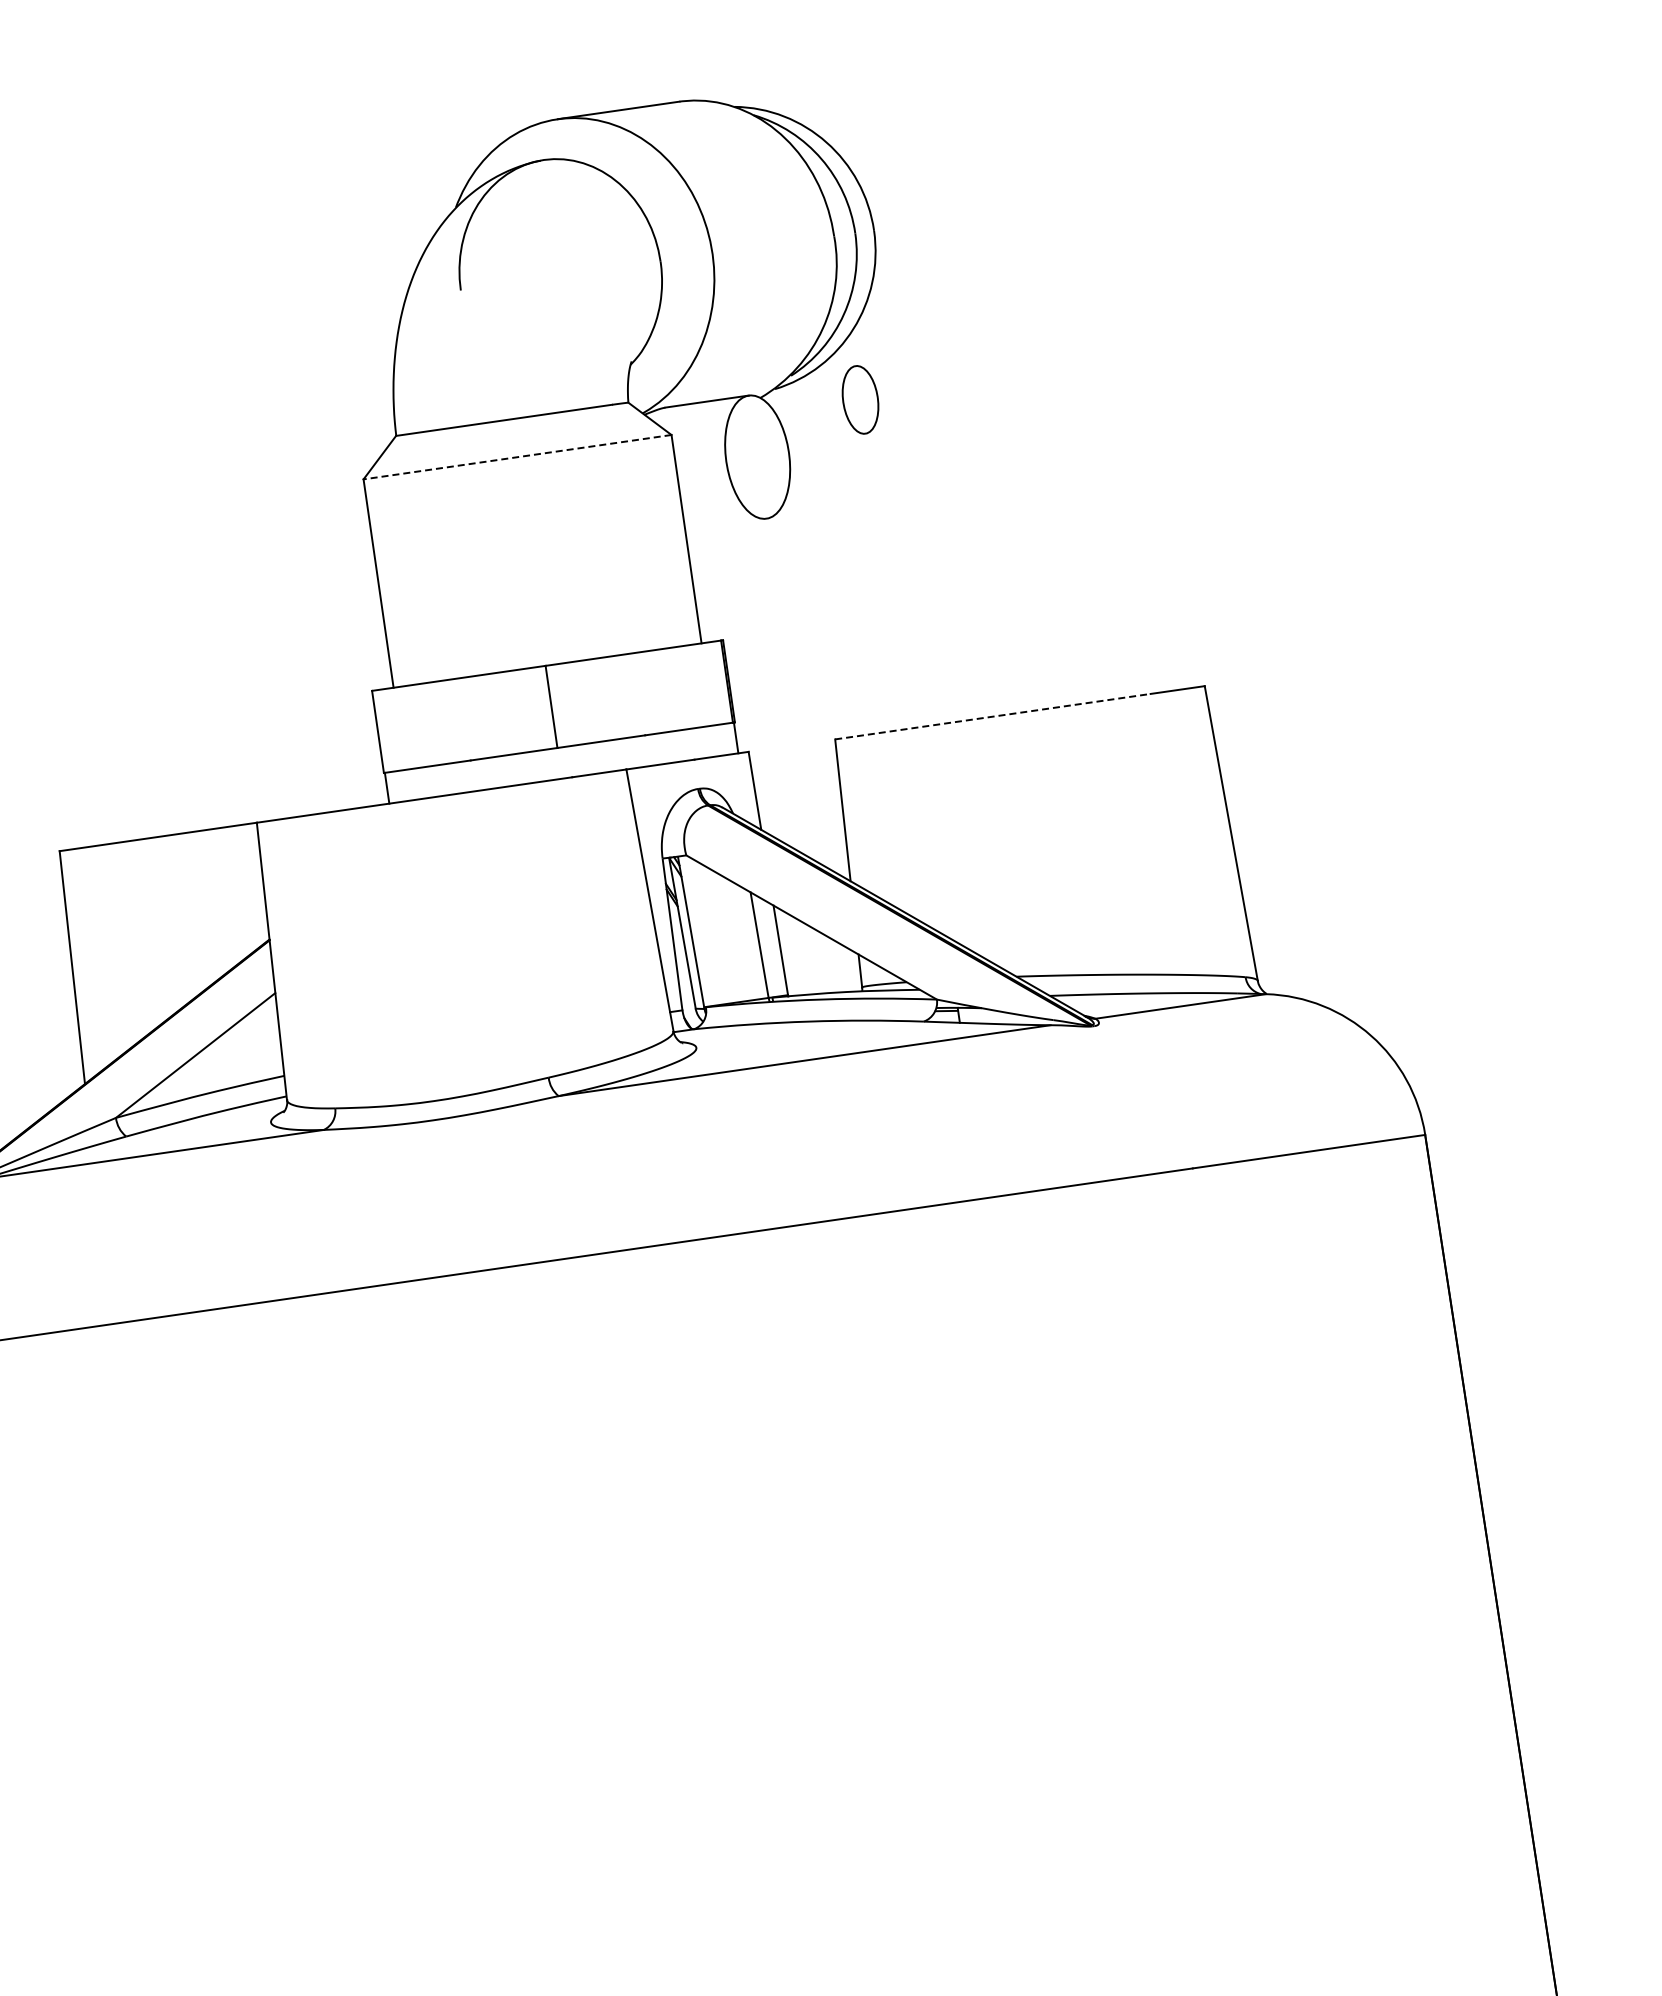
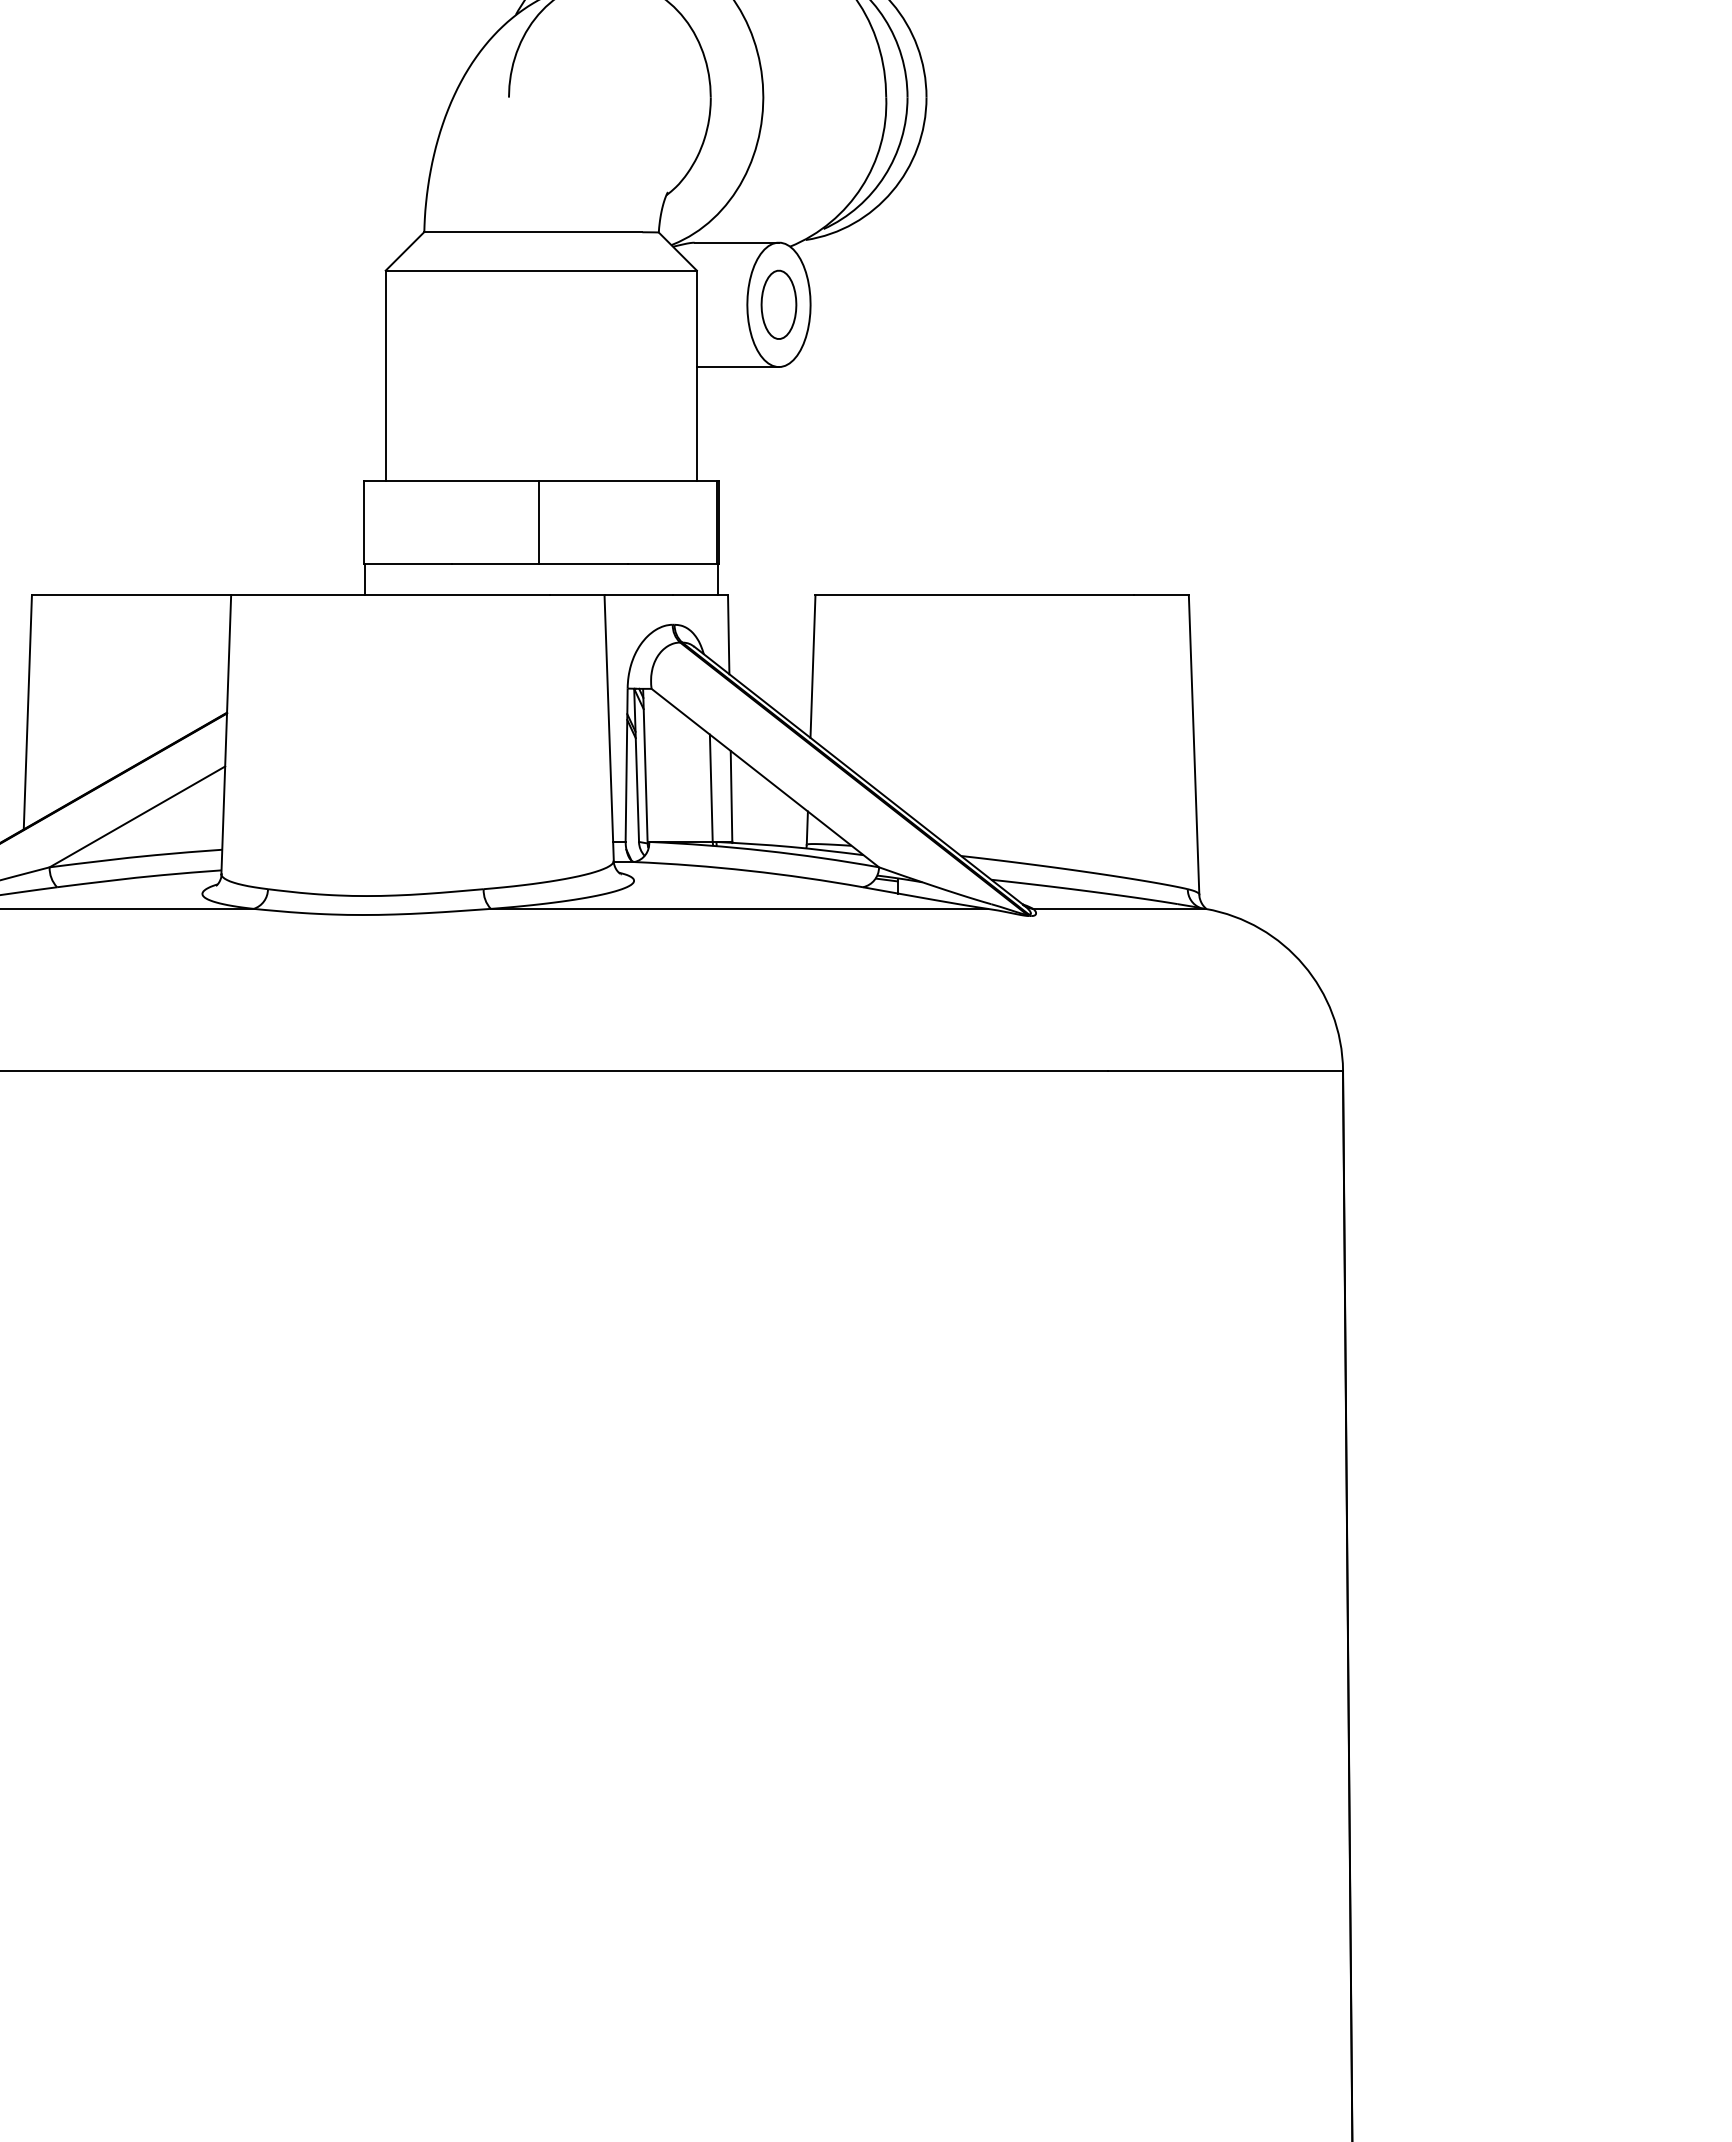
part: (860, 399) -> (778, 304), moved
line: (517, 457) -> (541, 270), dashed -> solid
line: (725, 525) -> (737, 367), added
line: (993, 716) -> (975, 595), dashed -> solid

